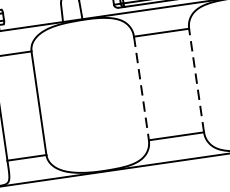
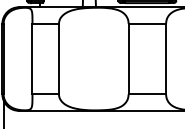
line: (197, 79) -> (166, 58), dashed -> solid
line: (141, 89) -> (128, 59), dashed -> solid

